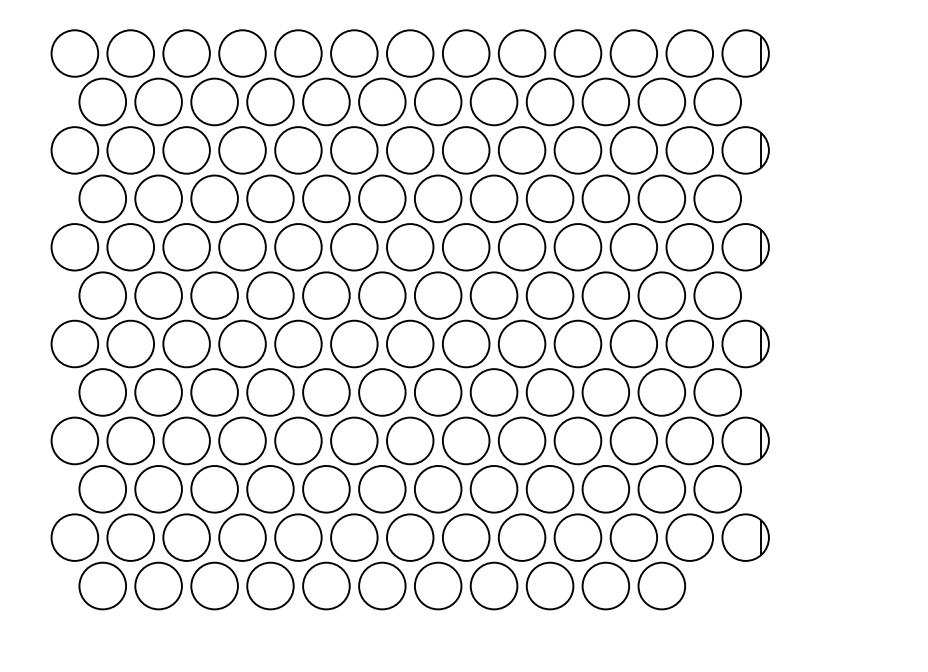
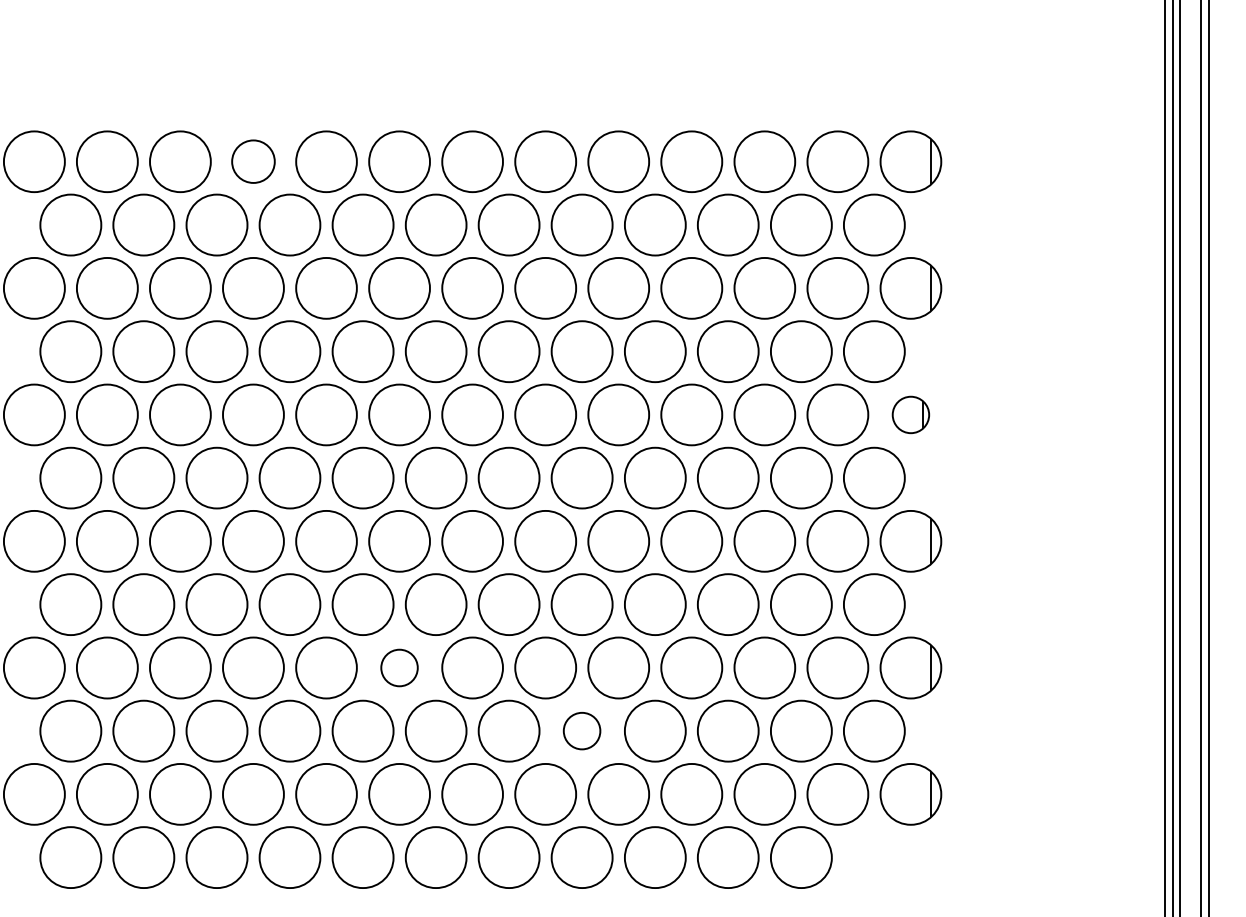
part: (242, 53) -> (253, 161), size x0.7
part: (745, 246) -> (910, 414), size x0.6
part: (354, 440) -> (399, 667), size x0.6
part: (493, 488) -> (581, 730), size x0.6

